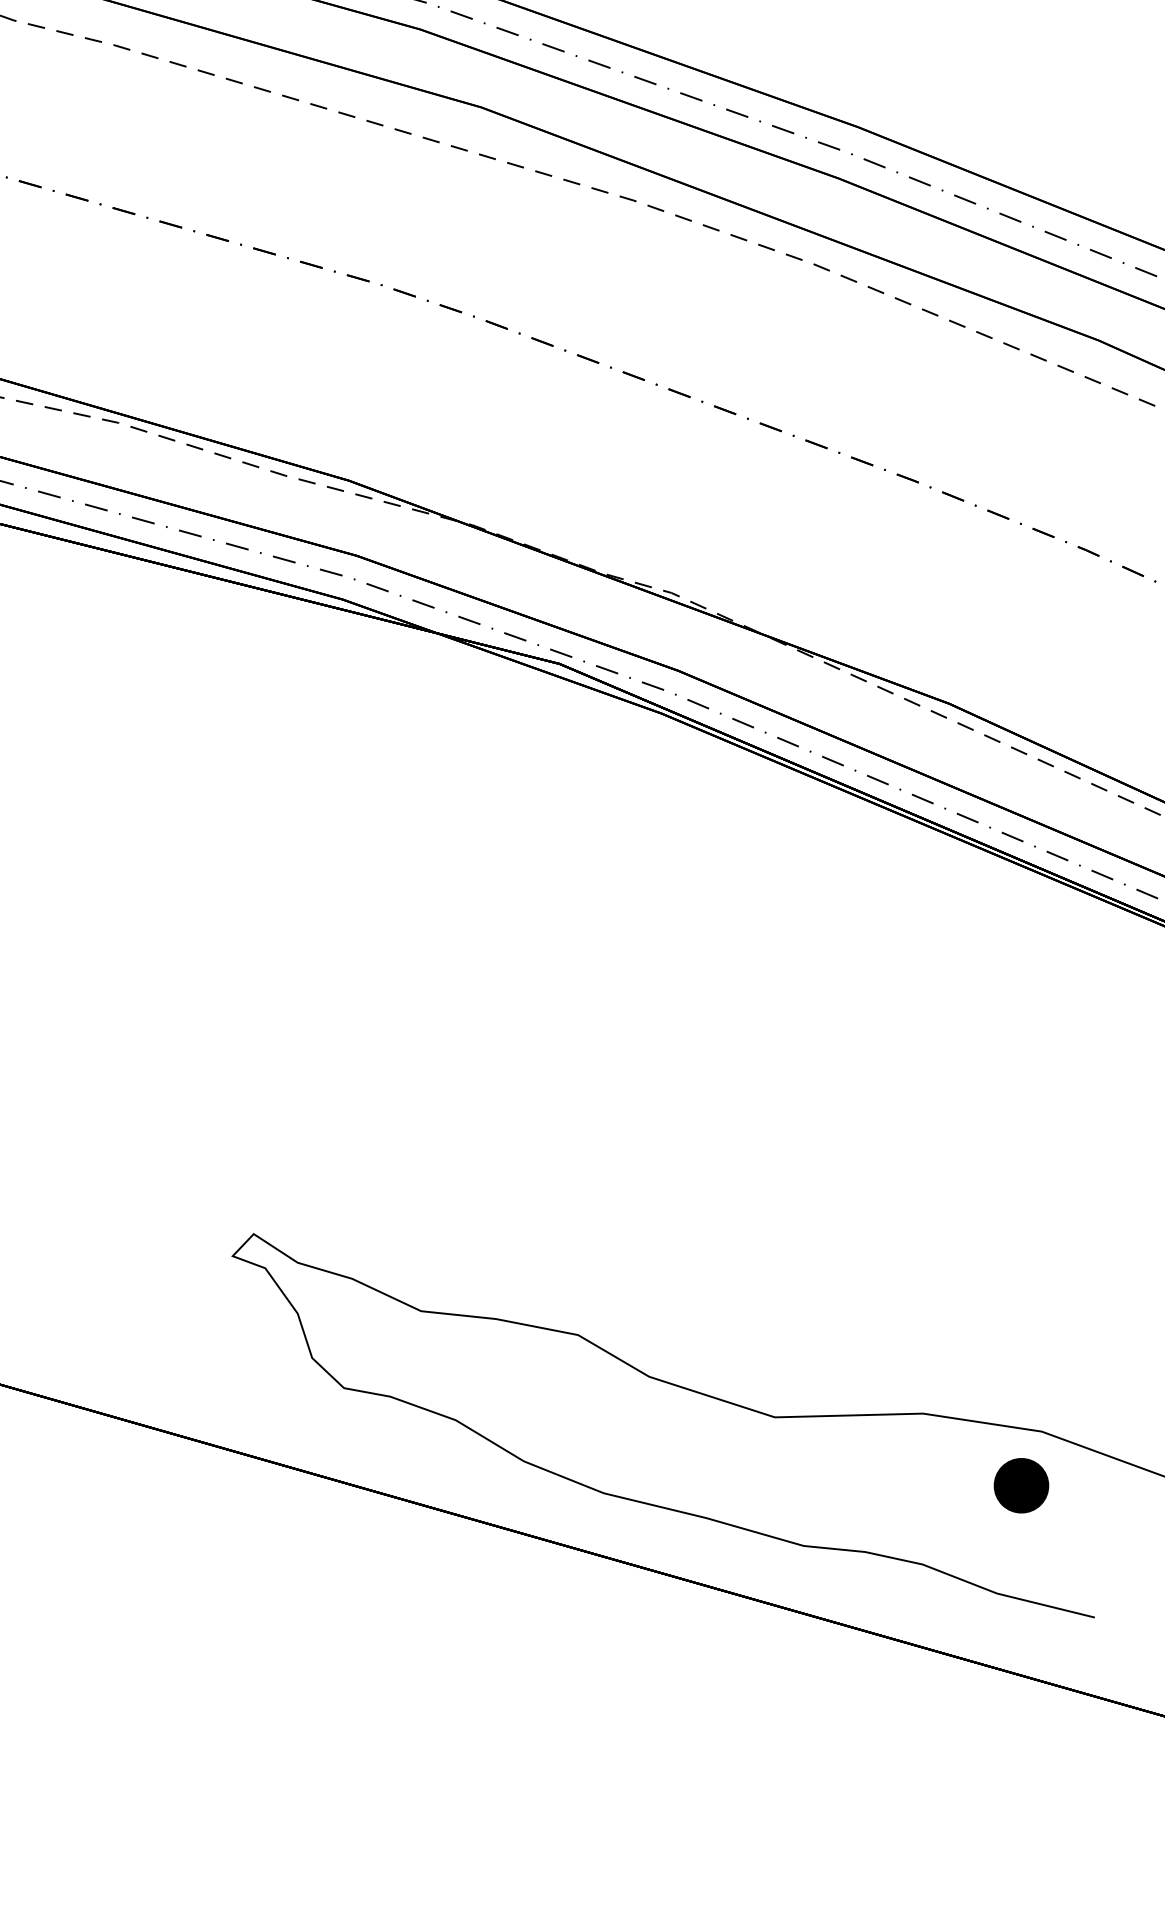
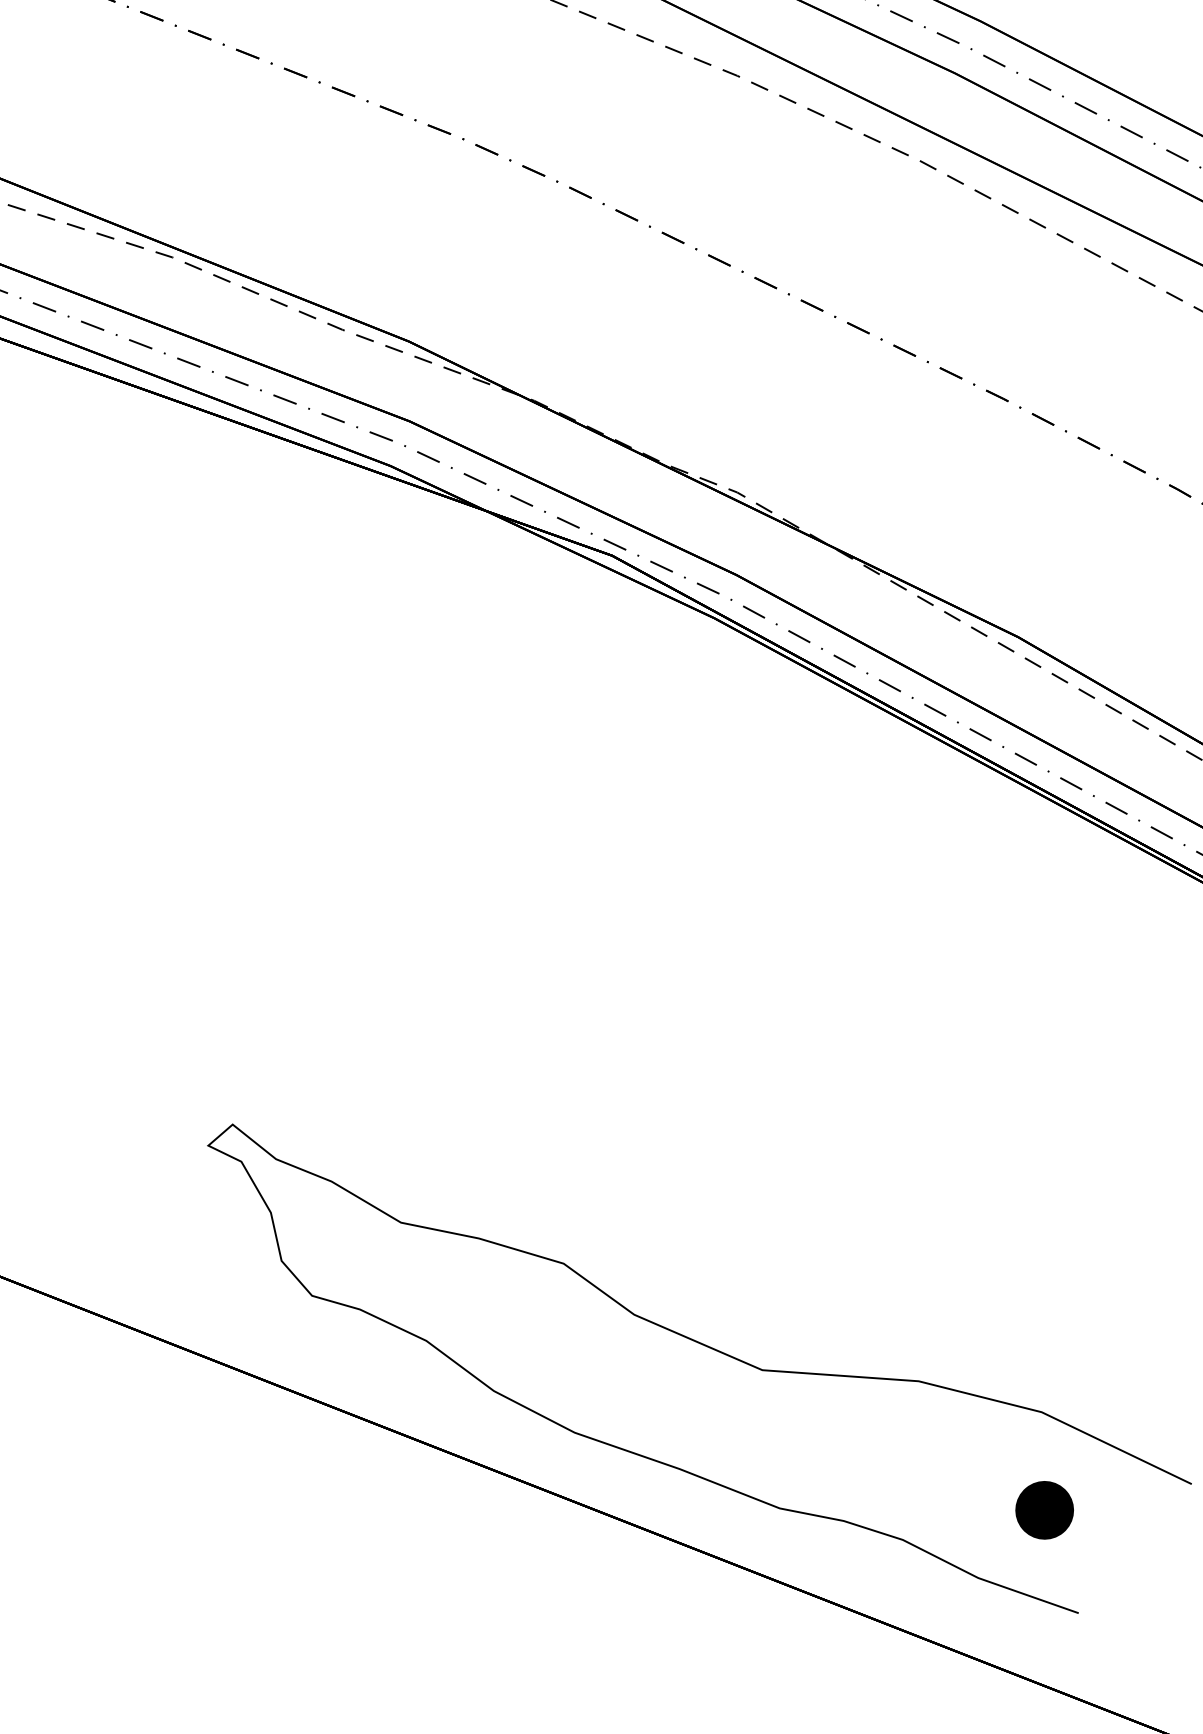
part: (1021, 1485) -> (1044, 1510), moved

